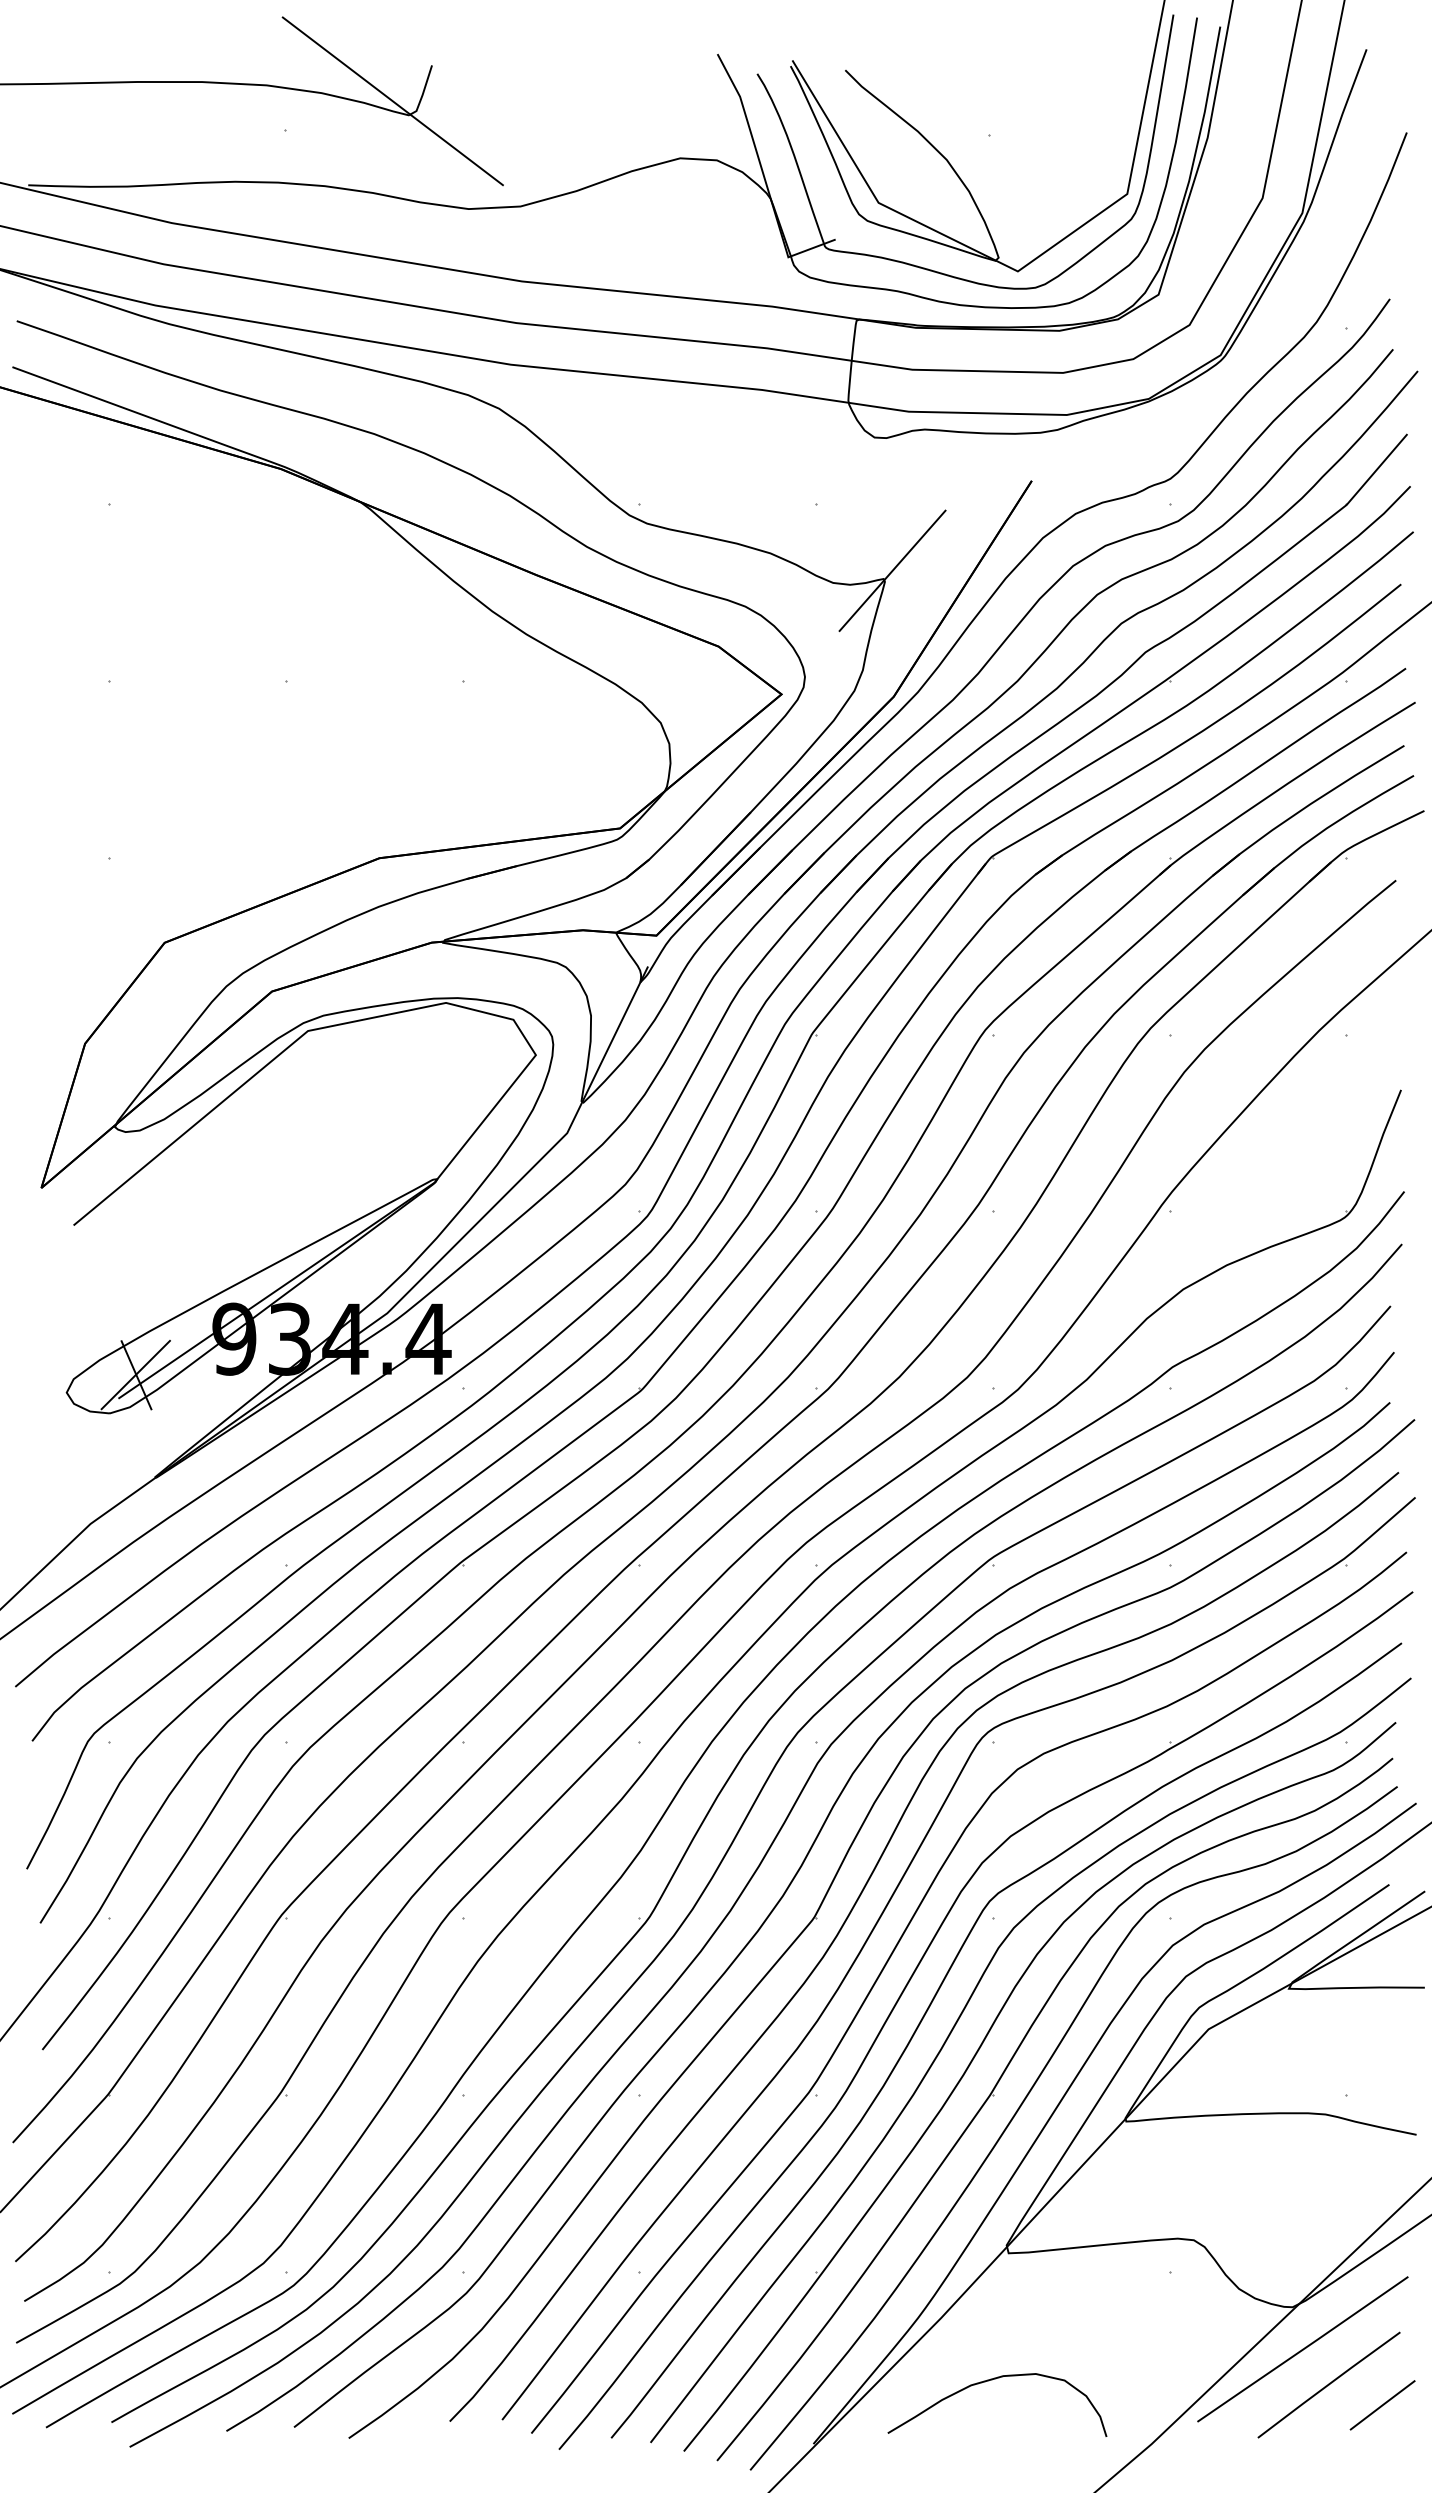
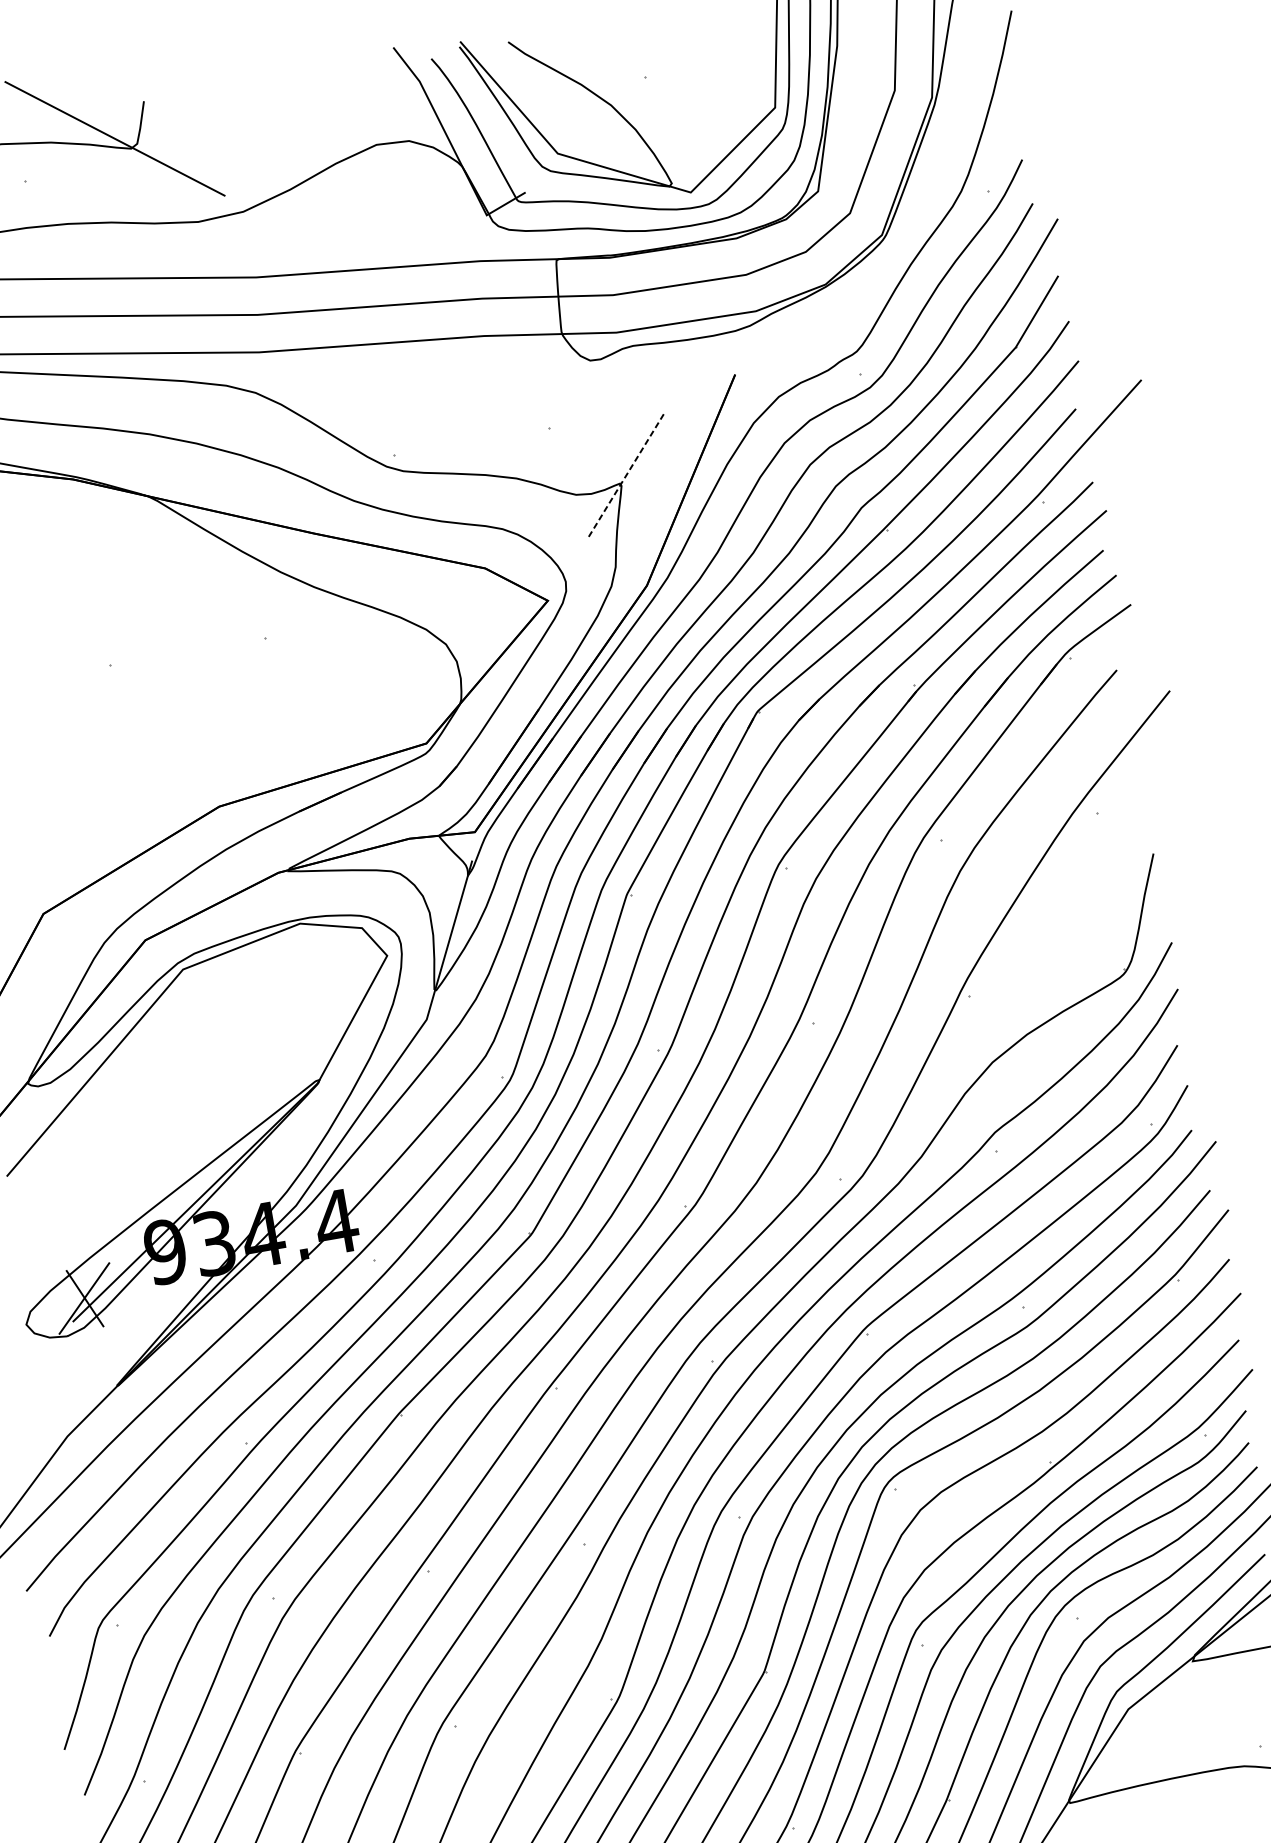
line: (892, 570) -> (626, 474), solid -> dashed

